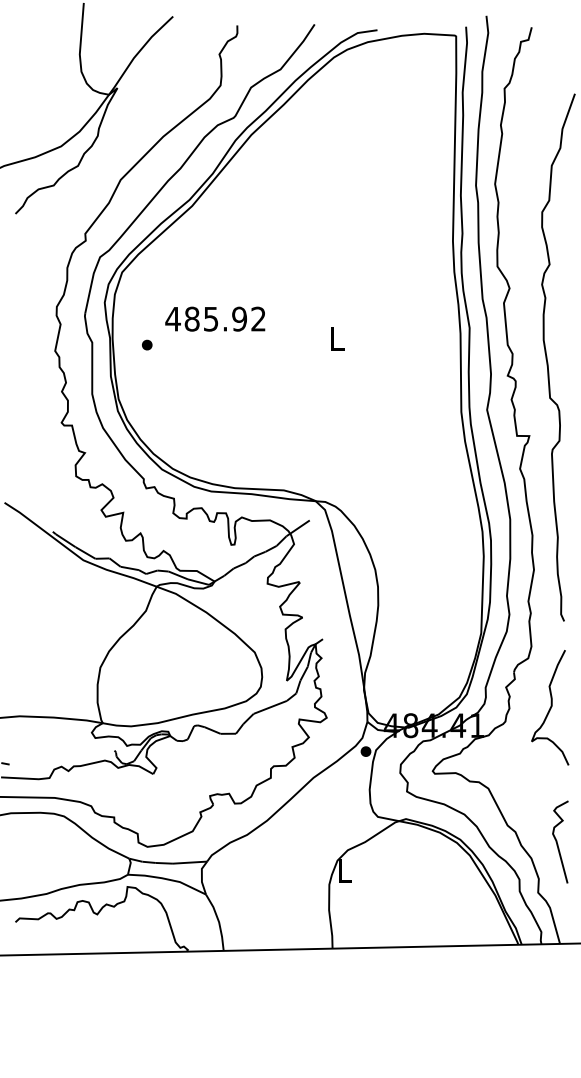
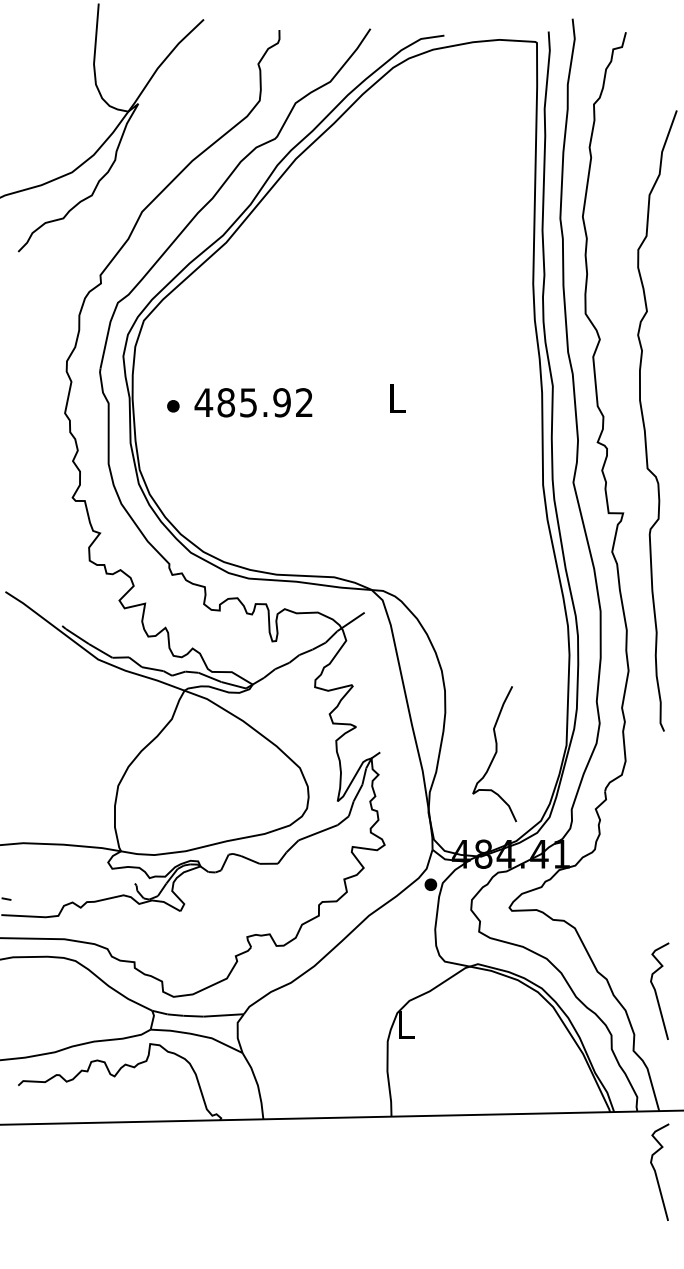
text: (215, 318) -> (253, 402), moved
curve: (550, 708) -> (494, 754), moved
curve: (557, 995) -> (656, 1171), added

